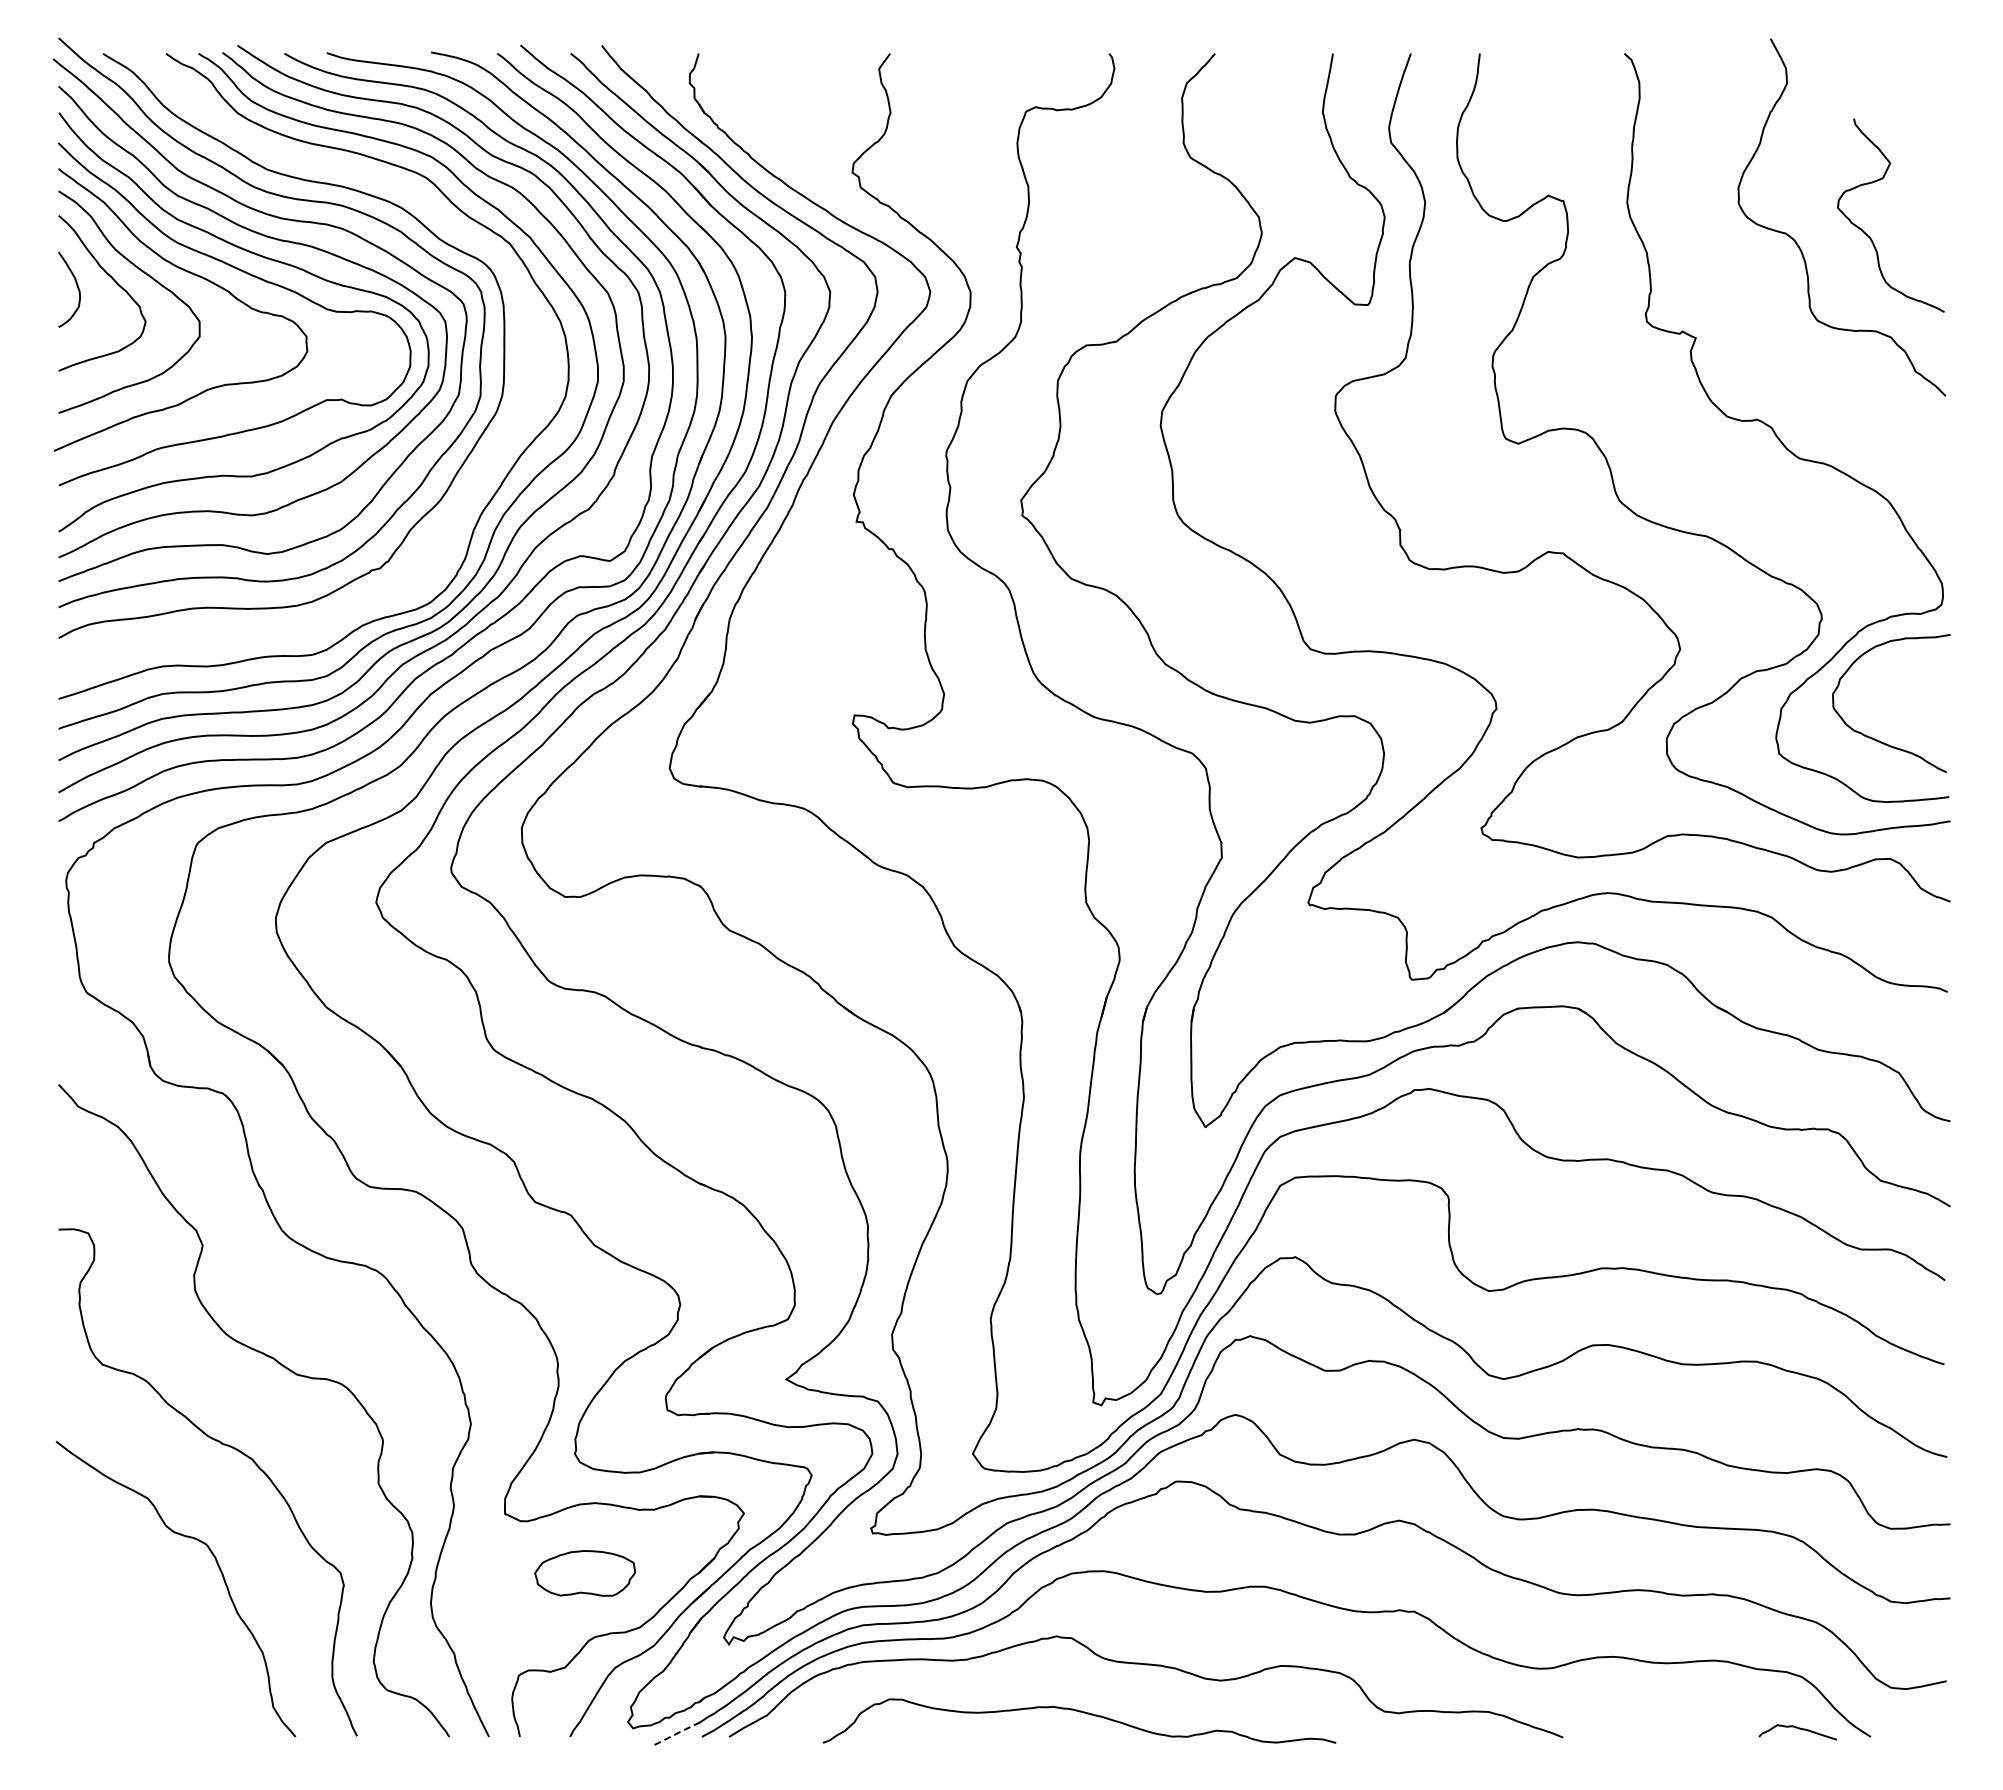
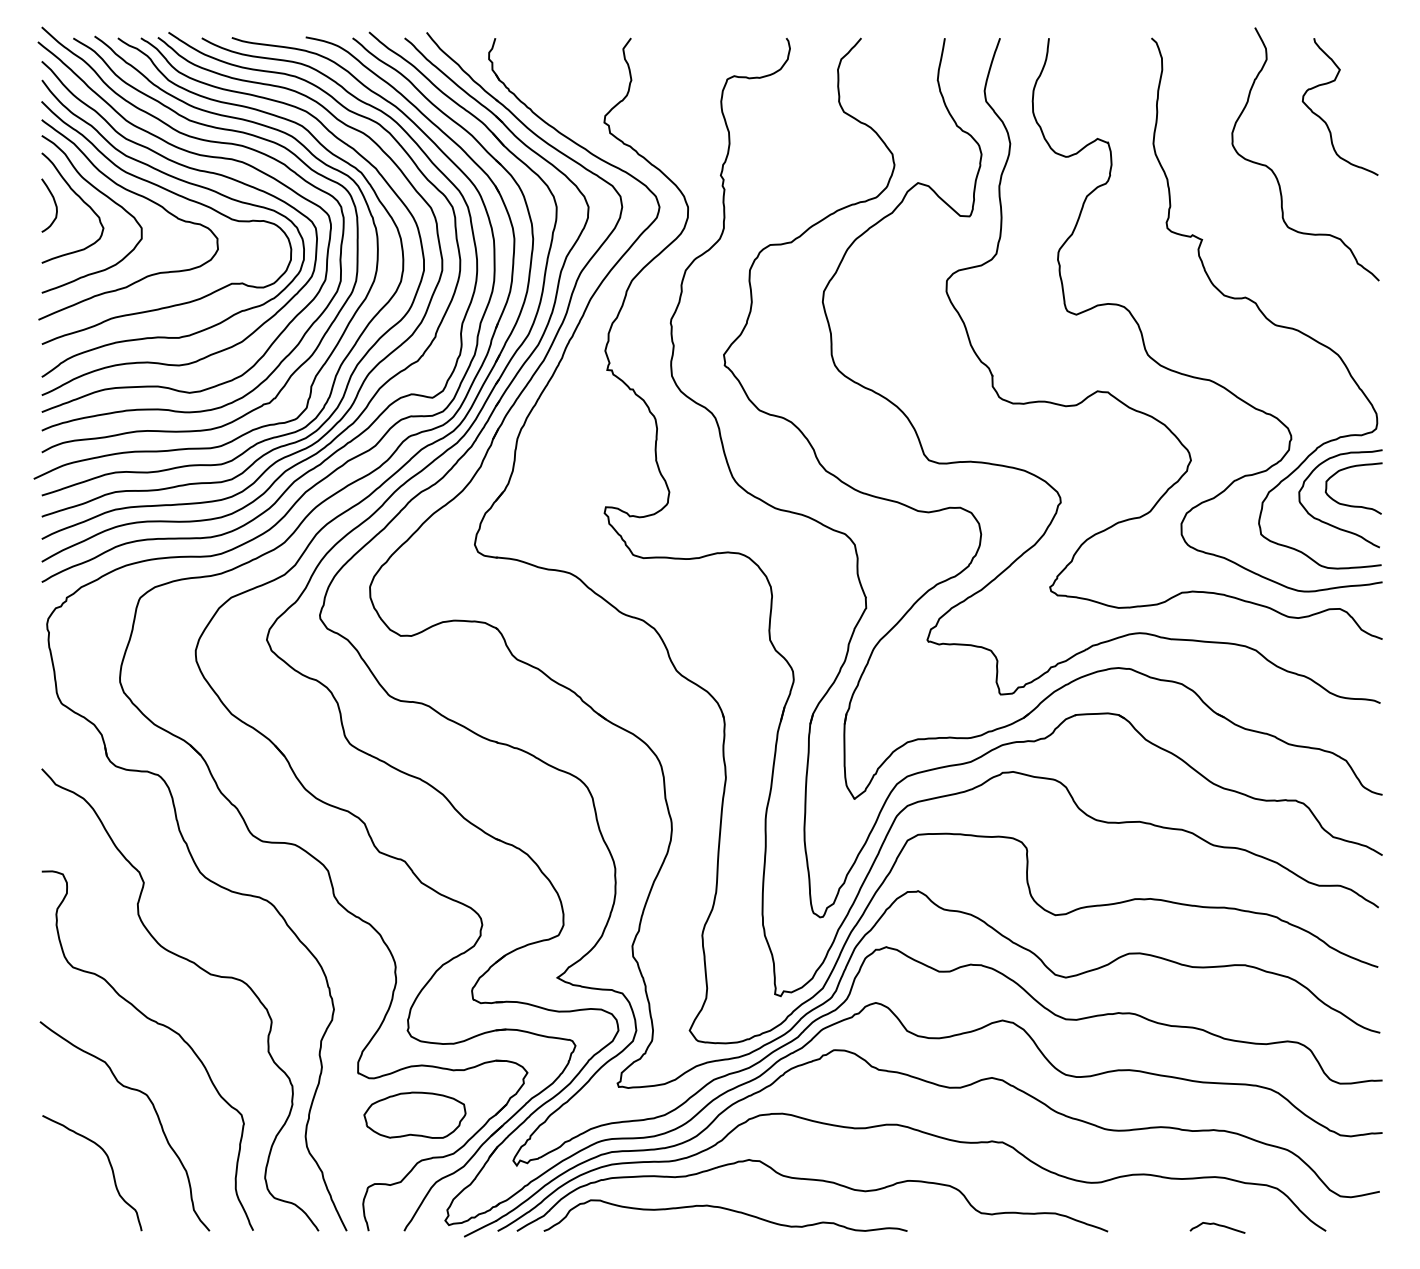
curve: (326, 166) -> (231, 118), added
curve: (1870, 236) -> (1325, 121), moved
curve: (1904, 712) -> (1349, 505), added
part: (584, 1573) -> (414, 1115), size x1.43
curve: (155, 1645) -> (110, 1166), added
curve: (1079, 1712) -> (725, 1209), moved
curve: (1798, 1729) -> (1218, 1225), moved
line: (679, 1732) -> (481, 1228), dashed -> solid

